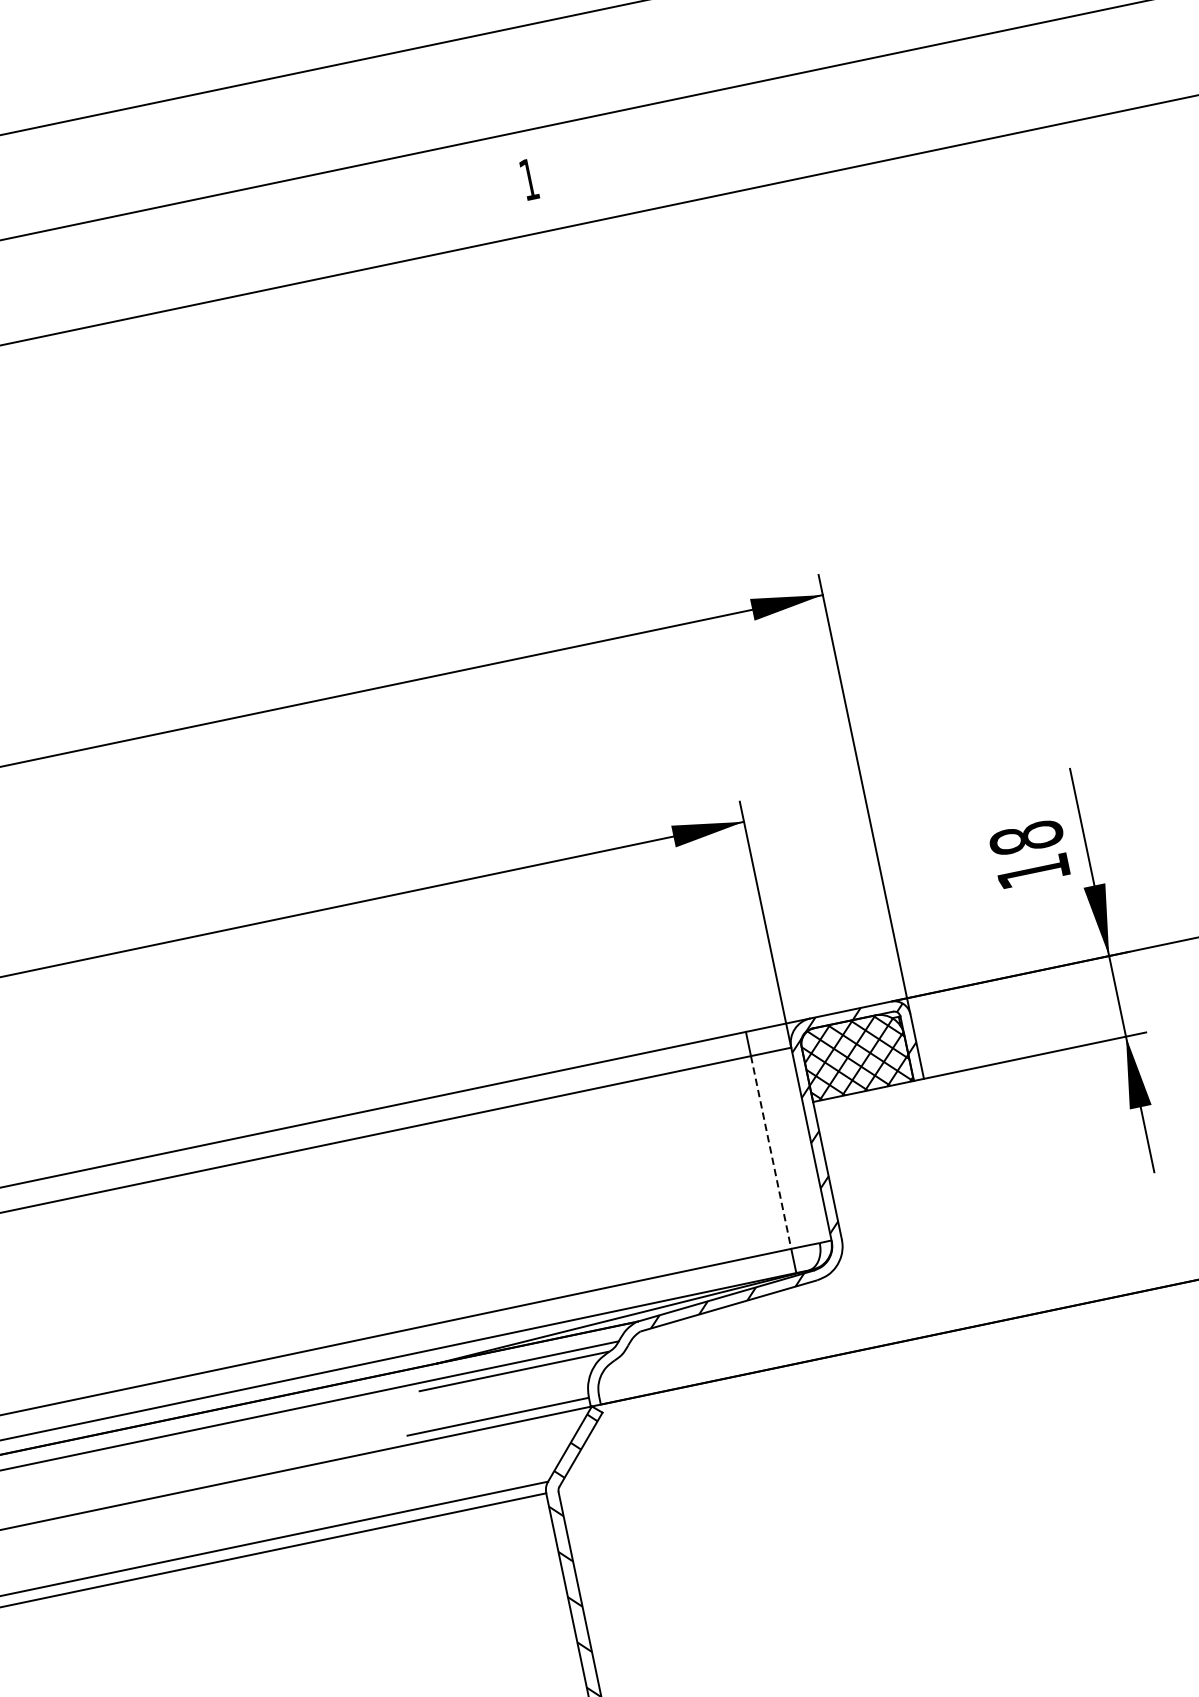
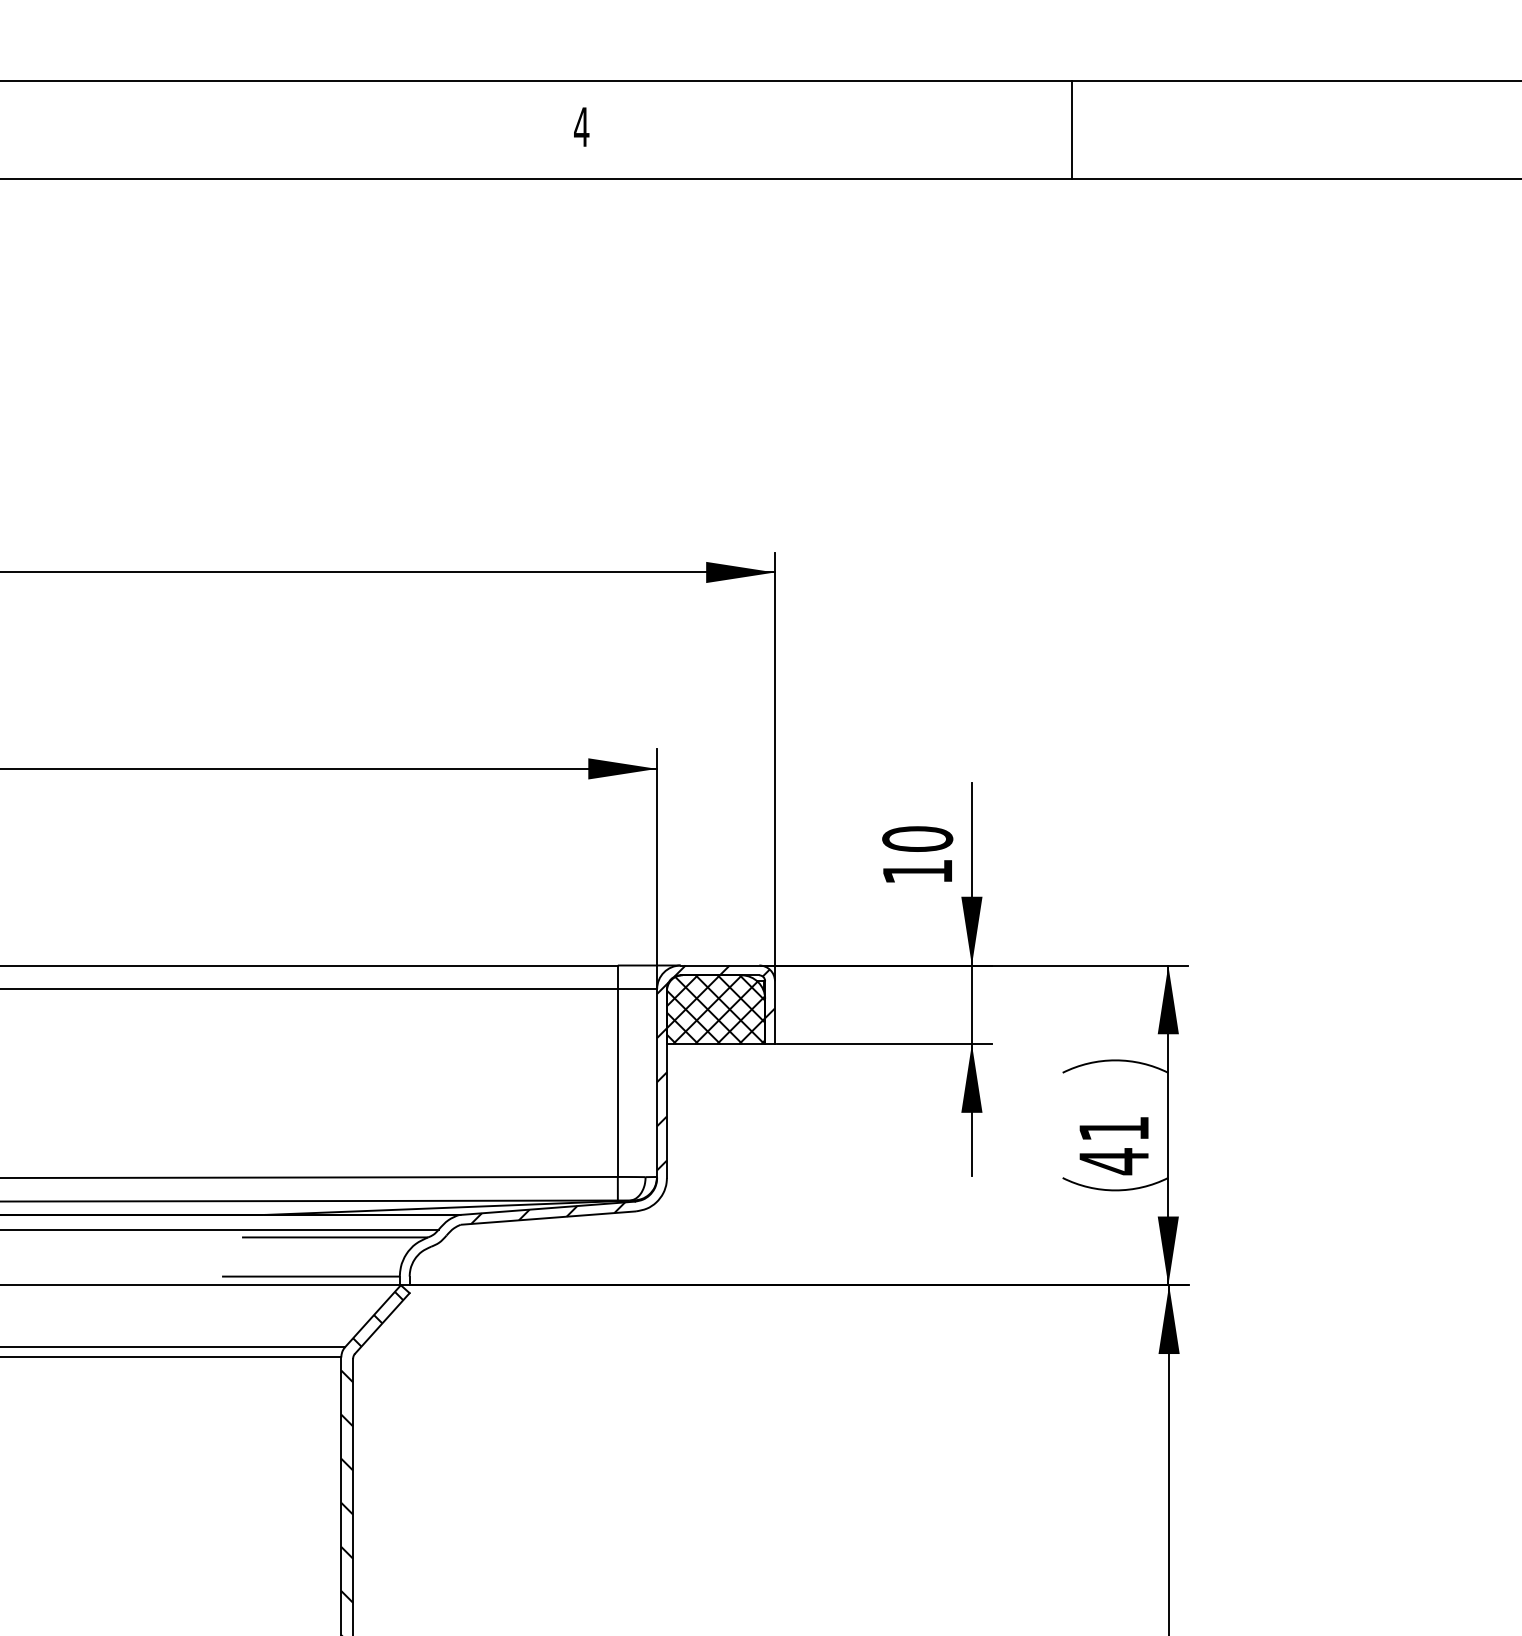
line: (1033, 76) -> (1072, 129), added
text: (528, 179) -> (581, 126), 1 -> 4
text: (1026, 837) -> (917, 838), 18 -> 10
line: (770, 1153) -> (617, 1083), dashed -> solid

